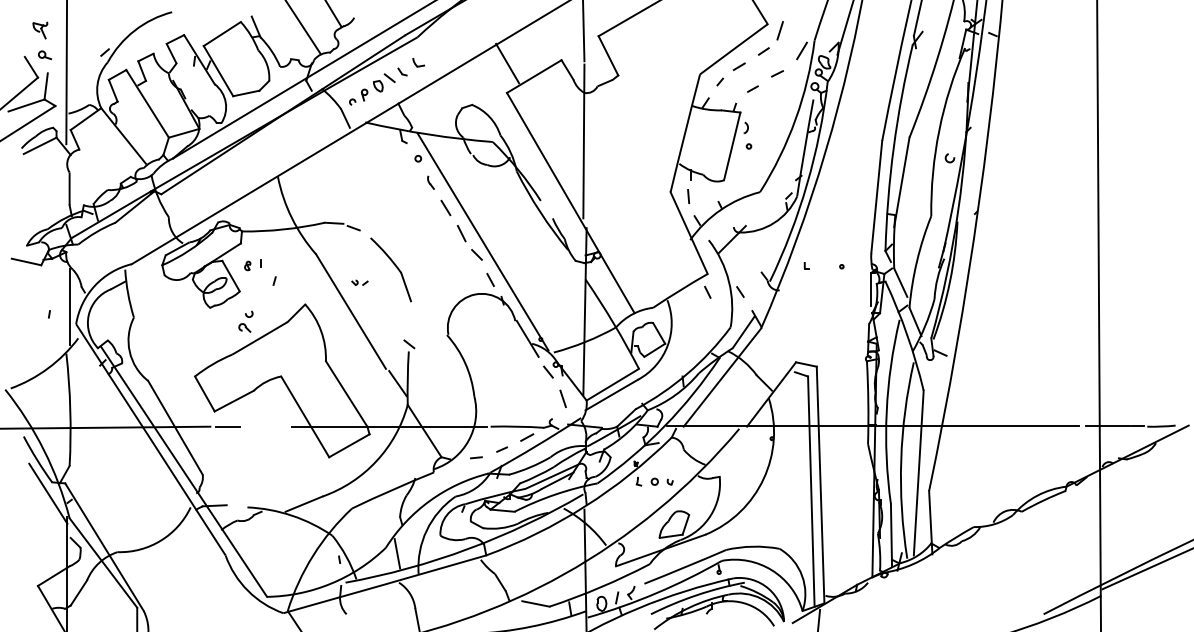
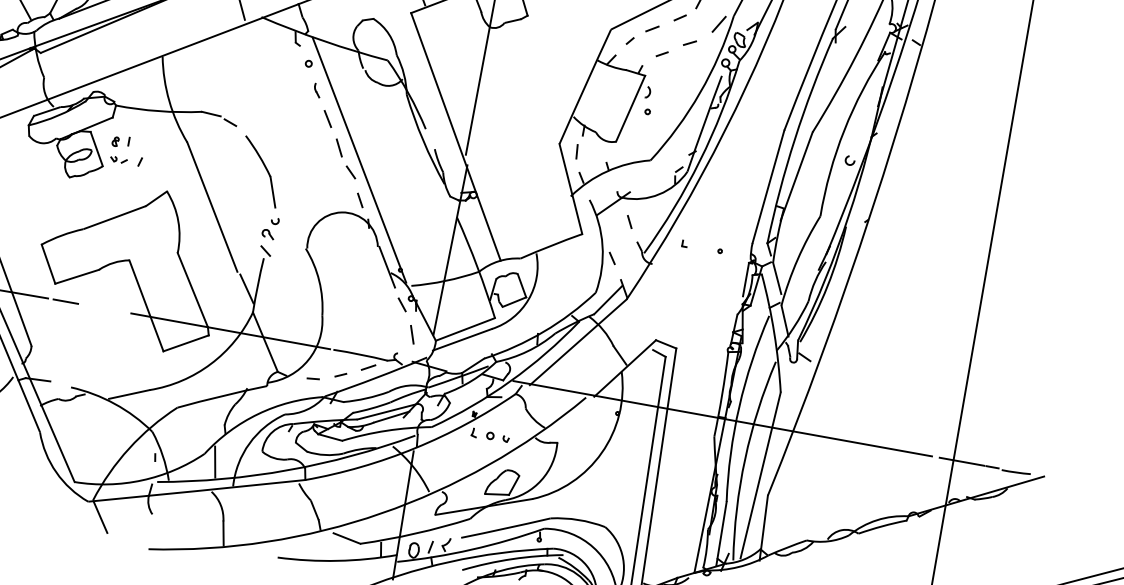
part: (359, 282) -> (118, 159), moved
line: (707, 291) -> (629, 221), moved
part: (245, 321) -> (270, 227), moved

